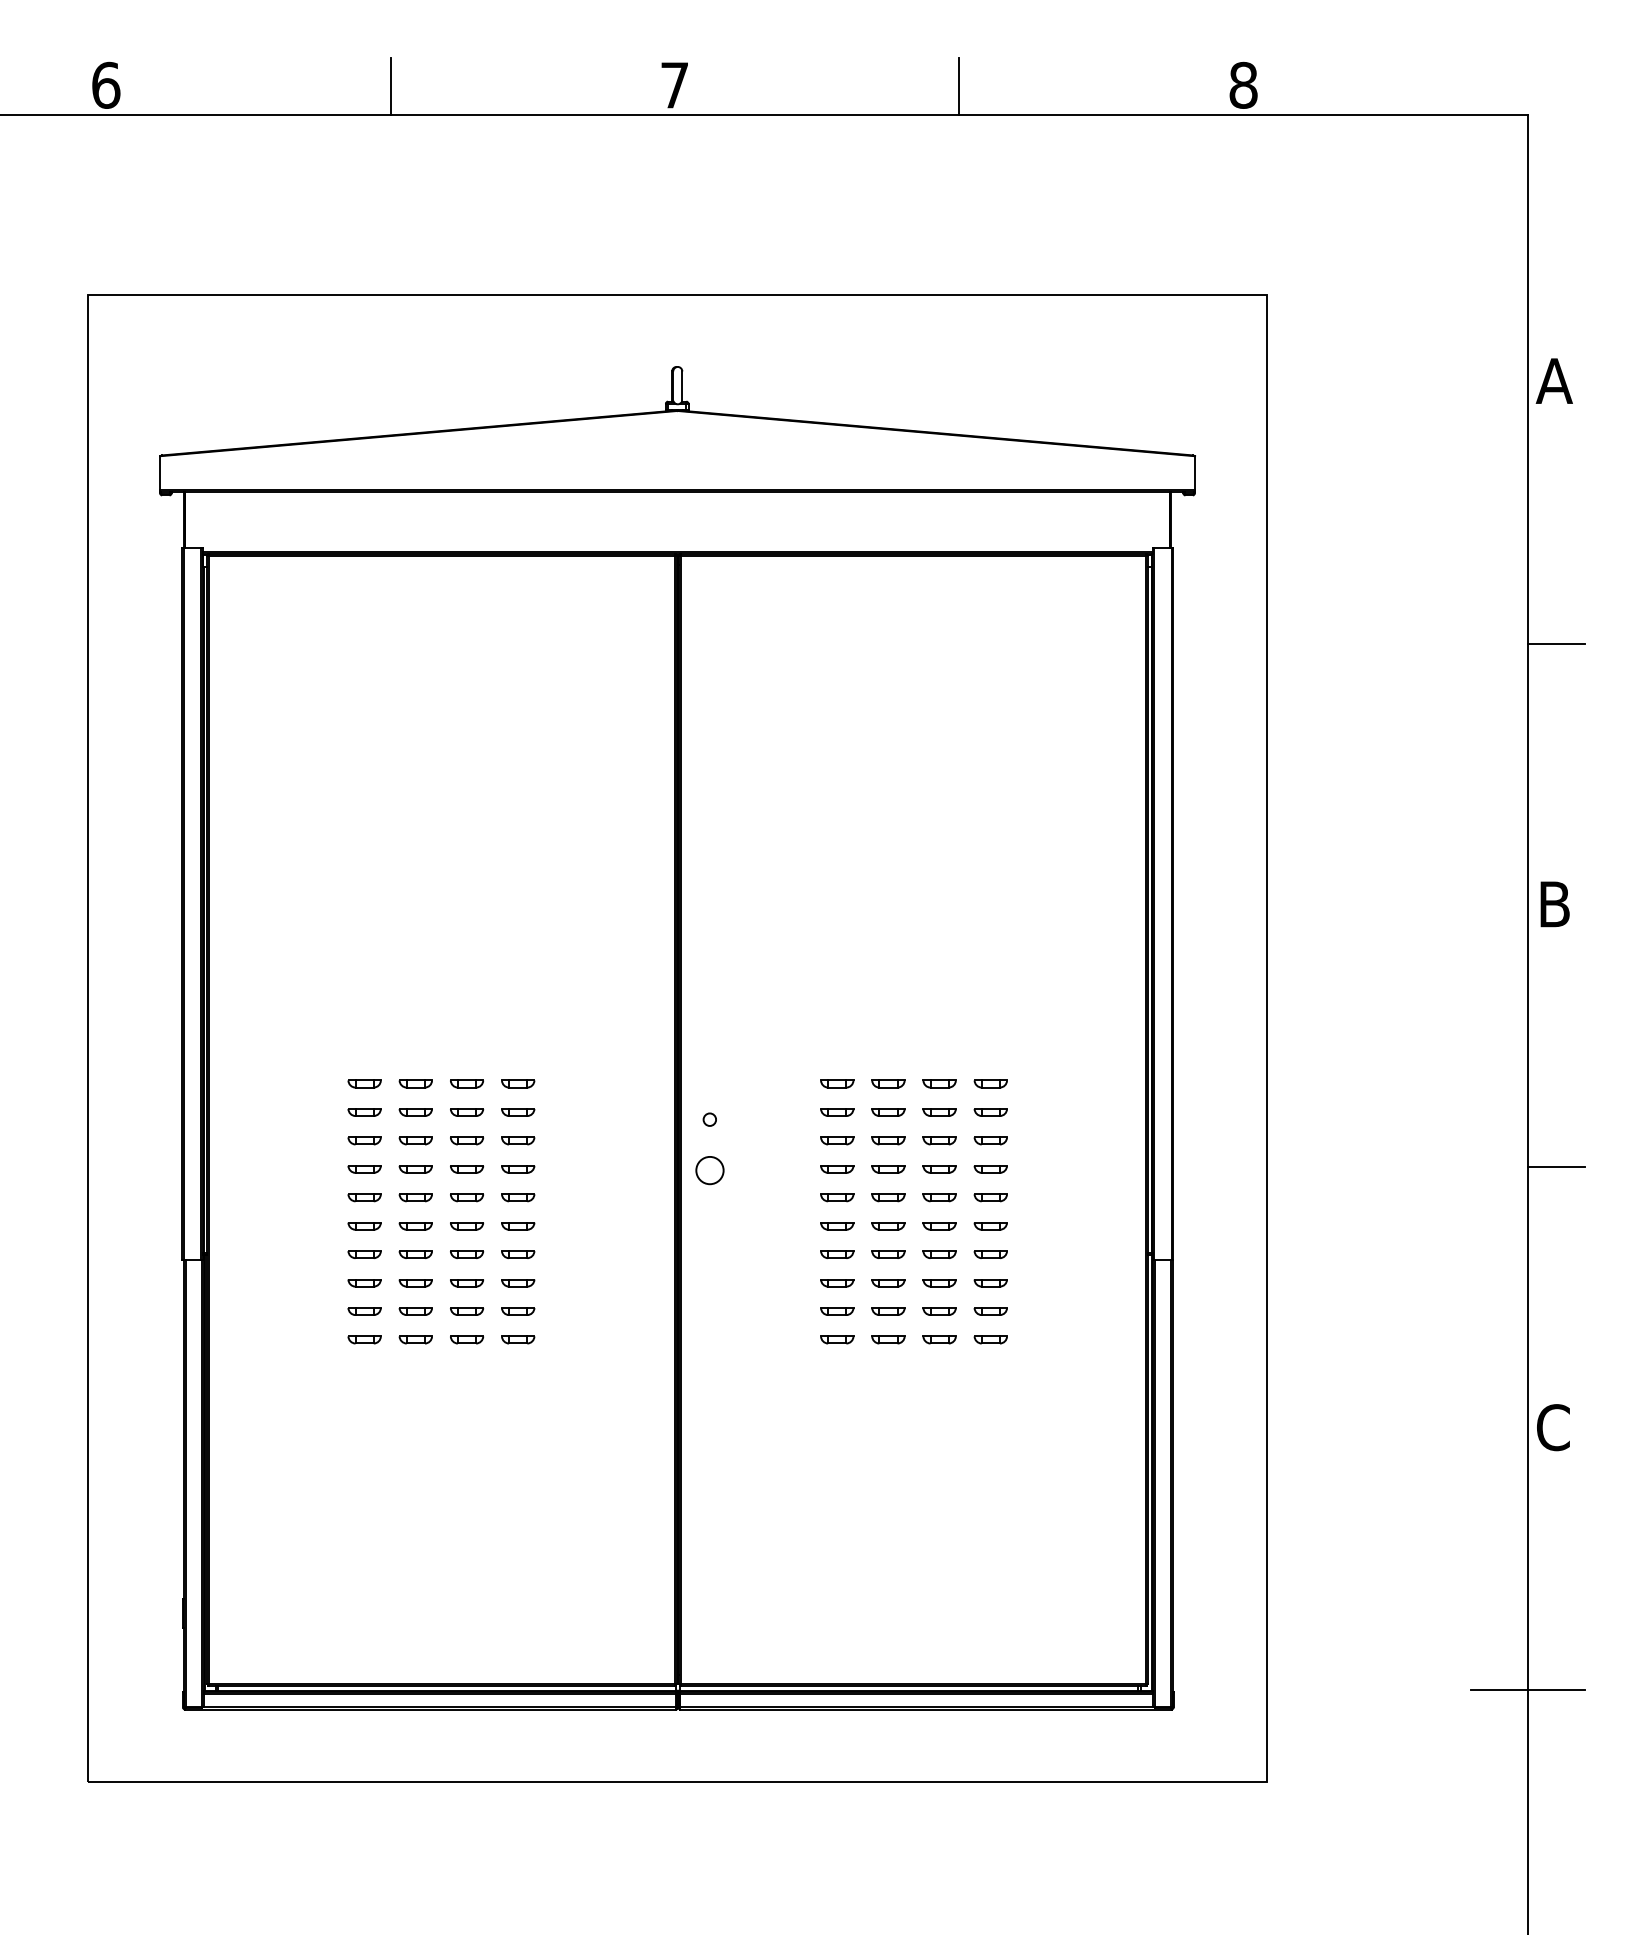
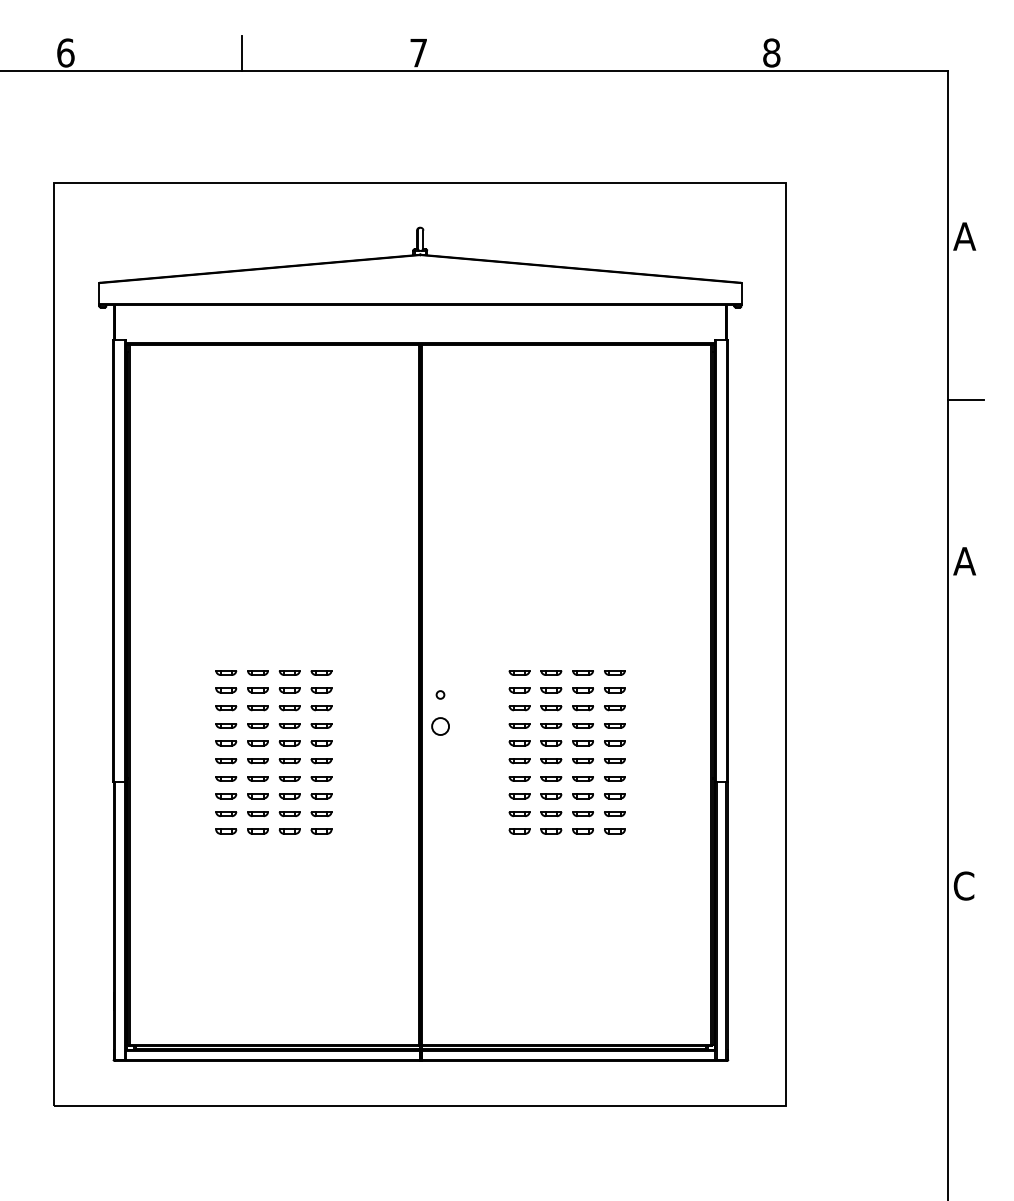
line: (959, 86) -> (595, 53), removed
text: (1554, 904) -> (964, 561), B -> A
line: (1555, 1167) -> (965, 724), removed
line: (1528, 1690) -> (948, 1049), removed

